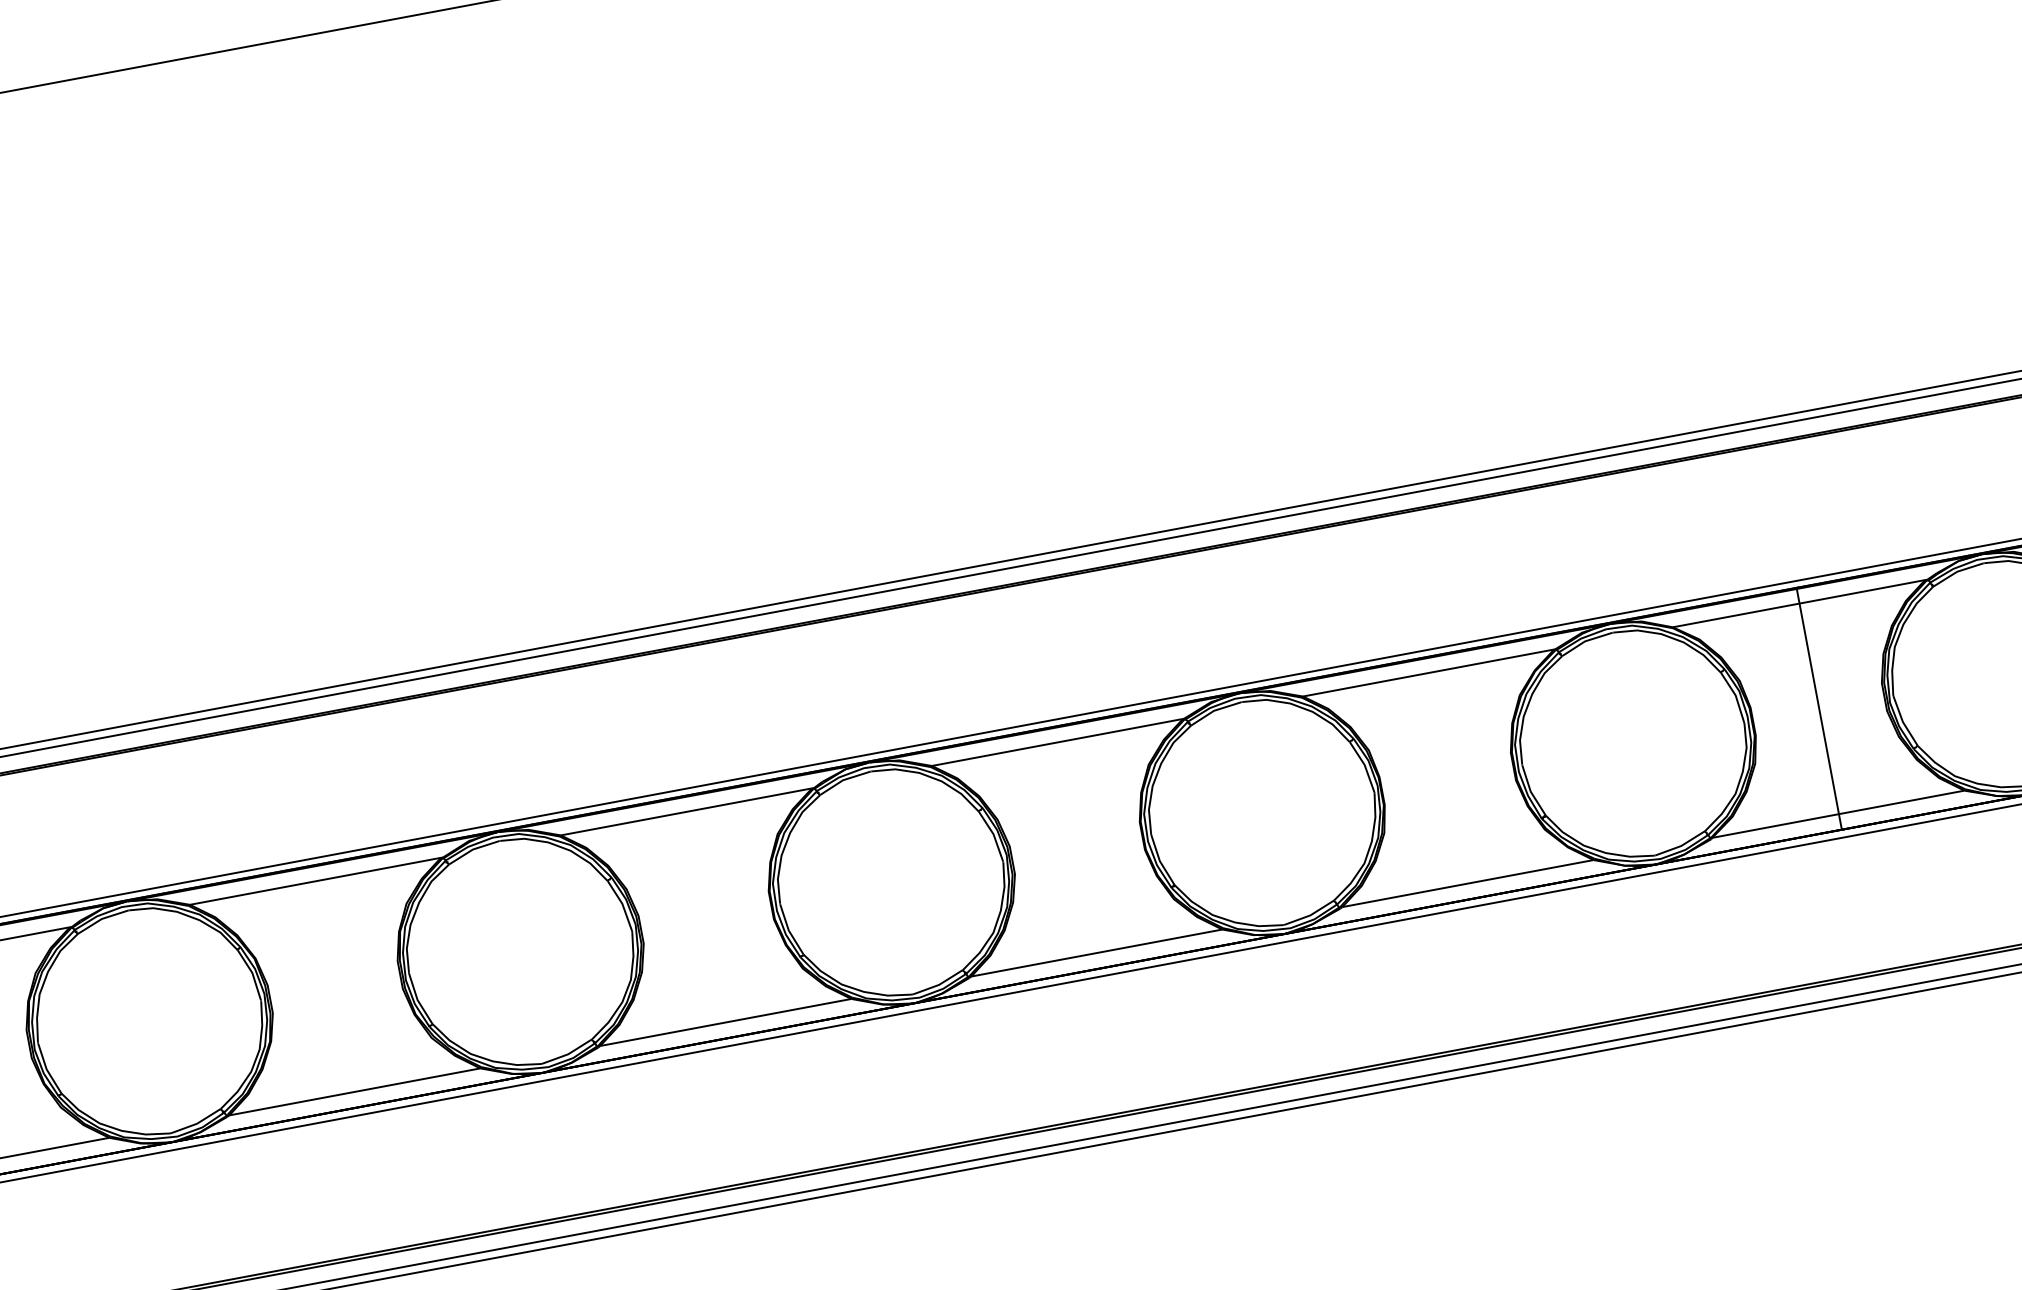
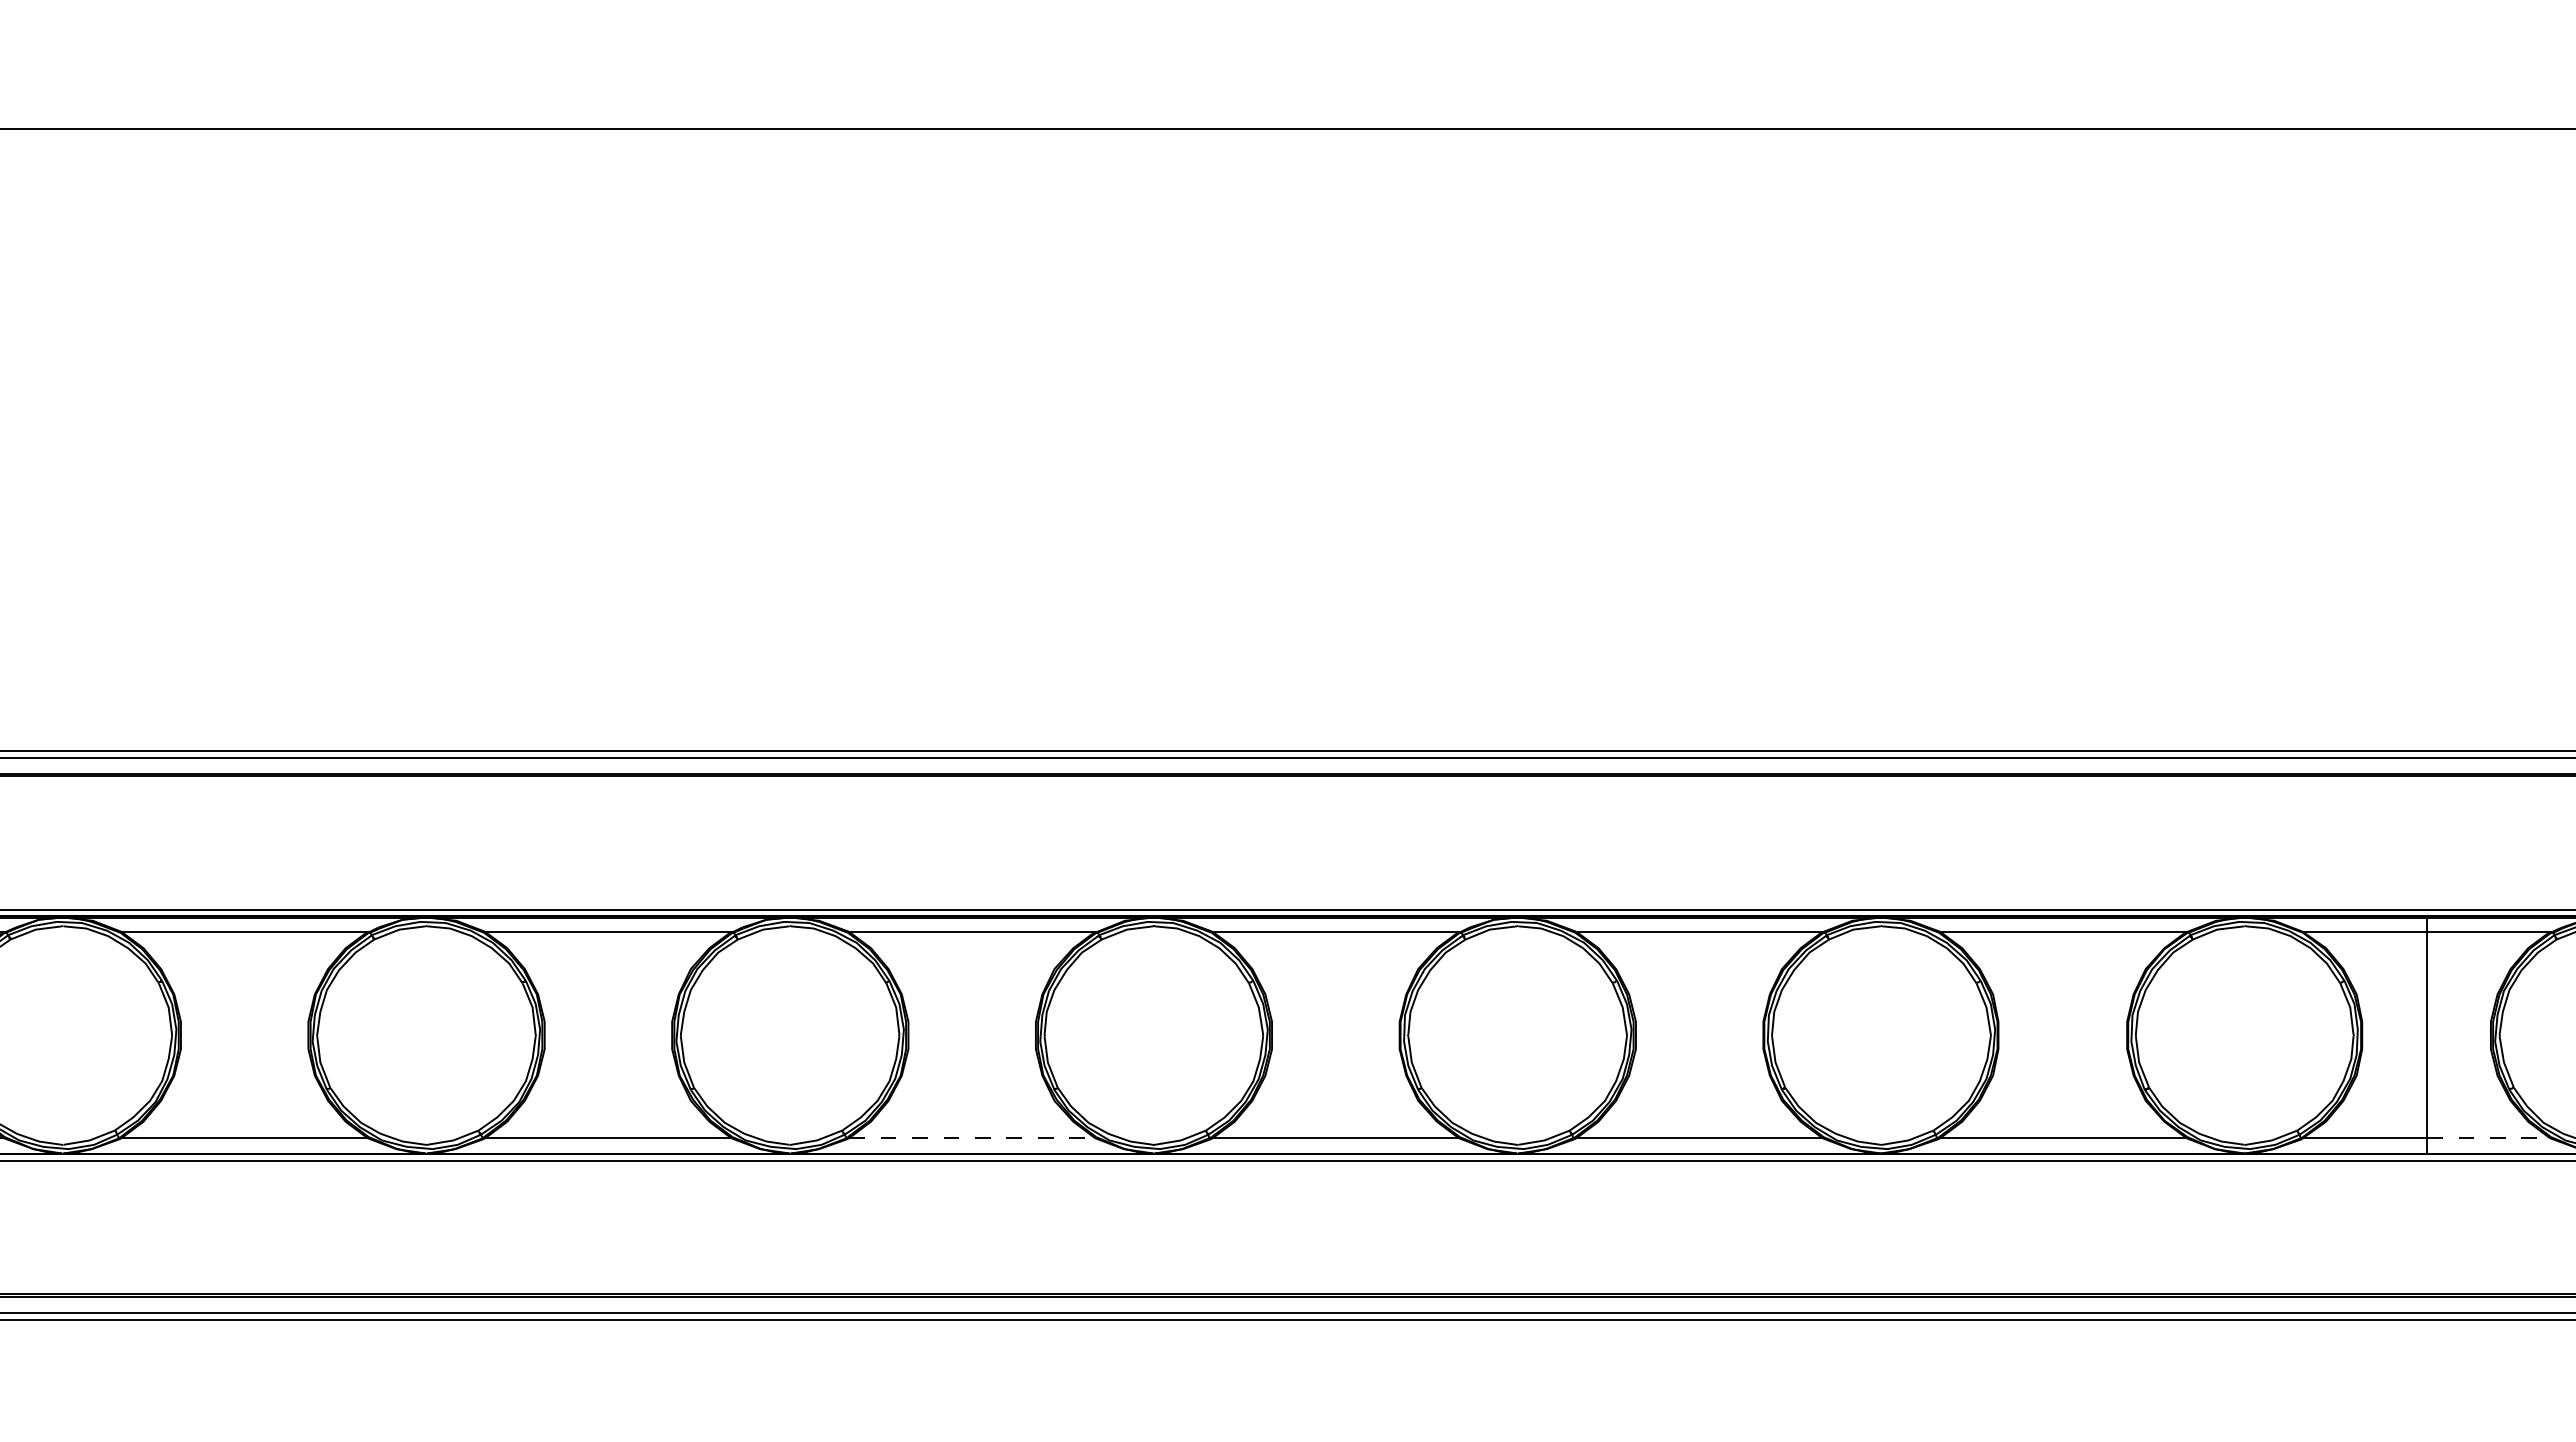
line: (1901, 802) -> (2488, 1138), solid -> dashed
line: (355, 1092) -> (972, 1138), solid -> dashed

